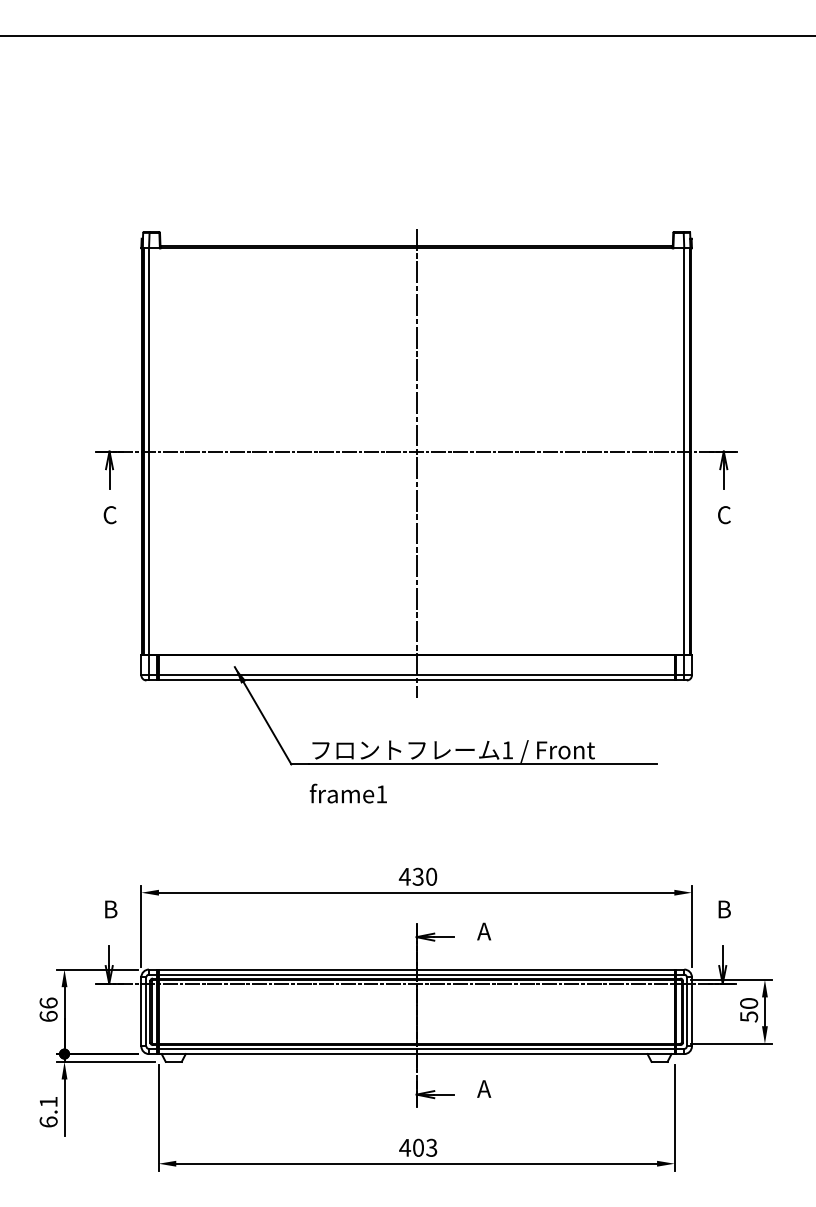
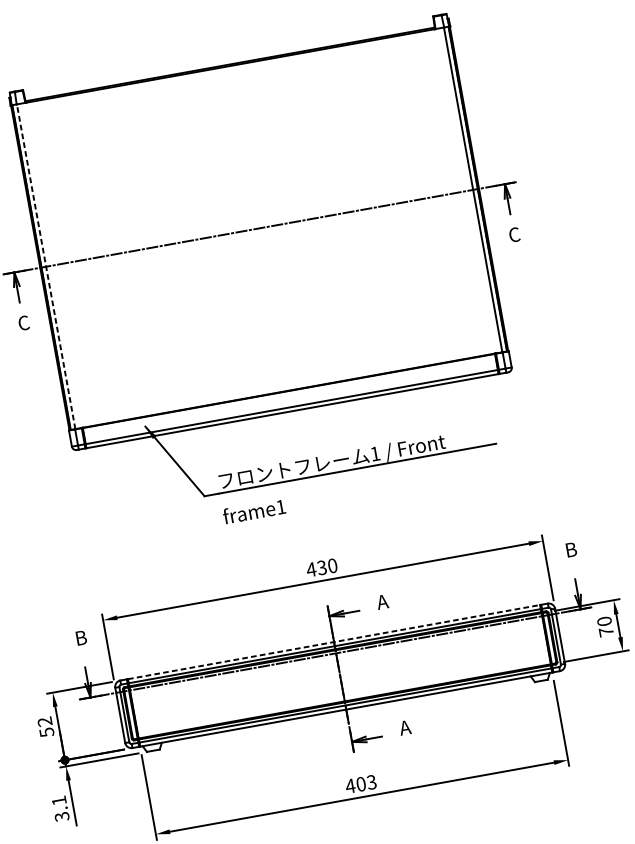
line: (149, 451) -> (46, 266), solid -> dashed
line: (416, 463) -> (261, 237), removed
line: (417, 969) -> (334, 641), solid -> dashed
text: (48, 1009) -> (45, 726), 66 -> 52
text: (749, 1016) -> (606, 631), 50 -> 70
text: (48, 1121) -> (61, 816), 6.1 -> 3.1

